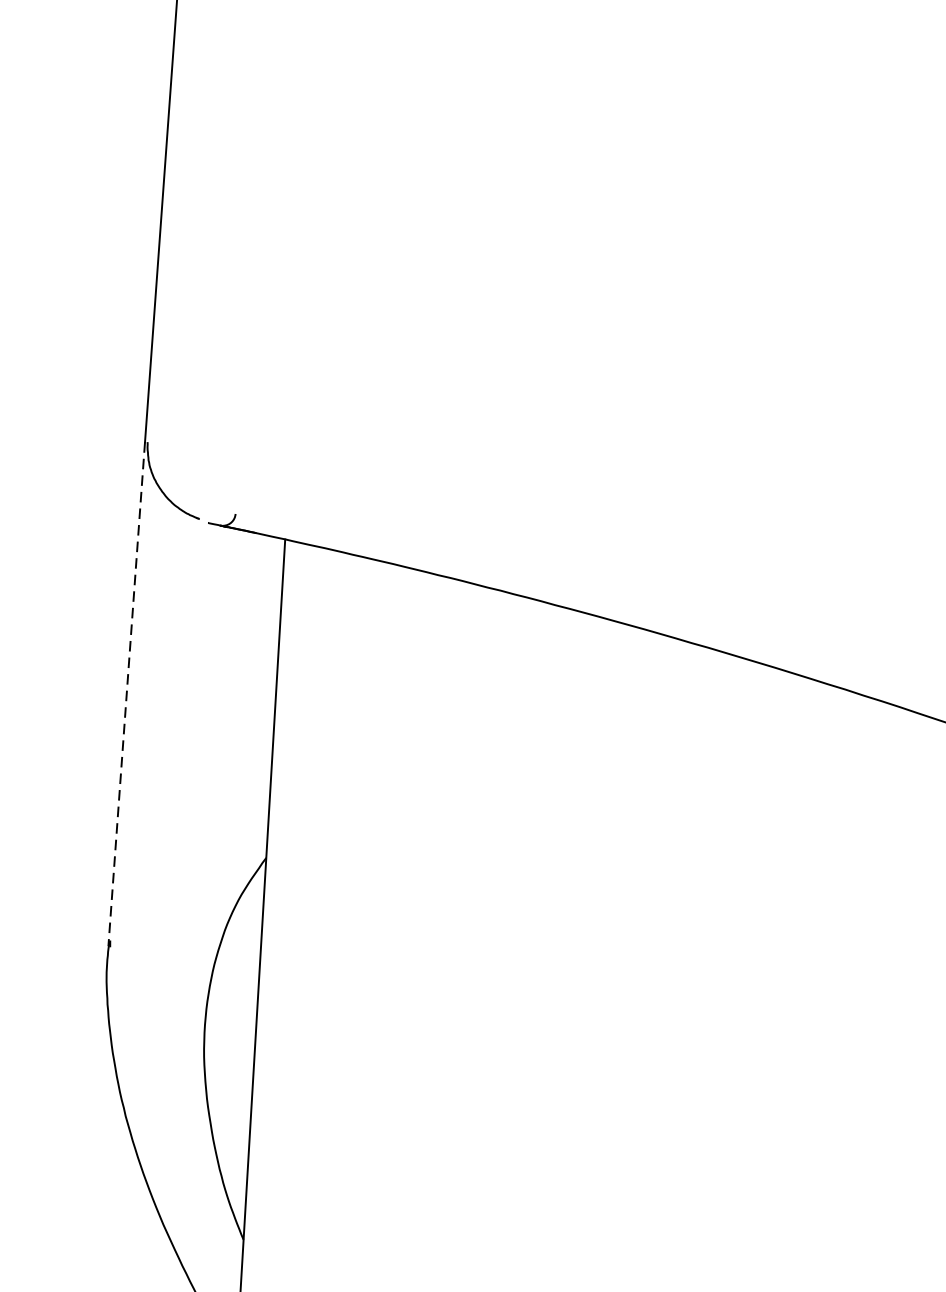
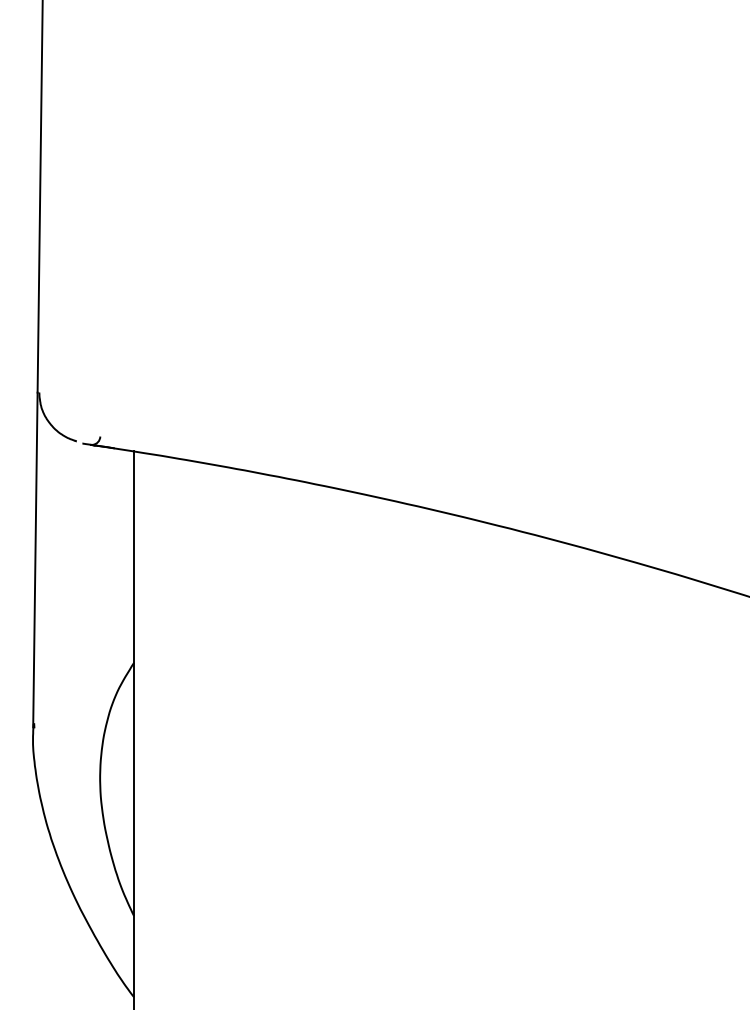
line: (126, 694) -> (35, 560), dashed -> solid

